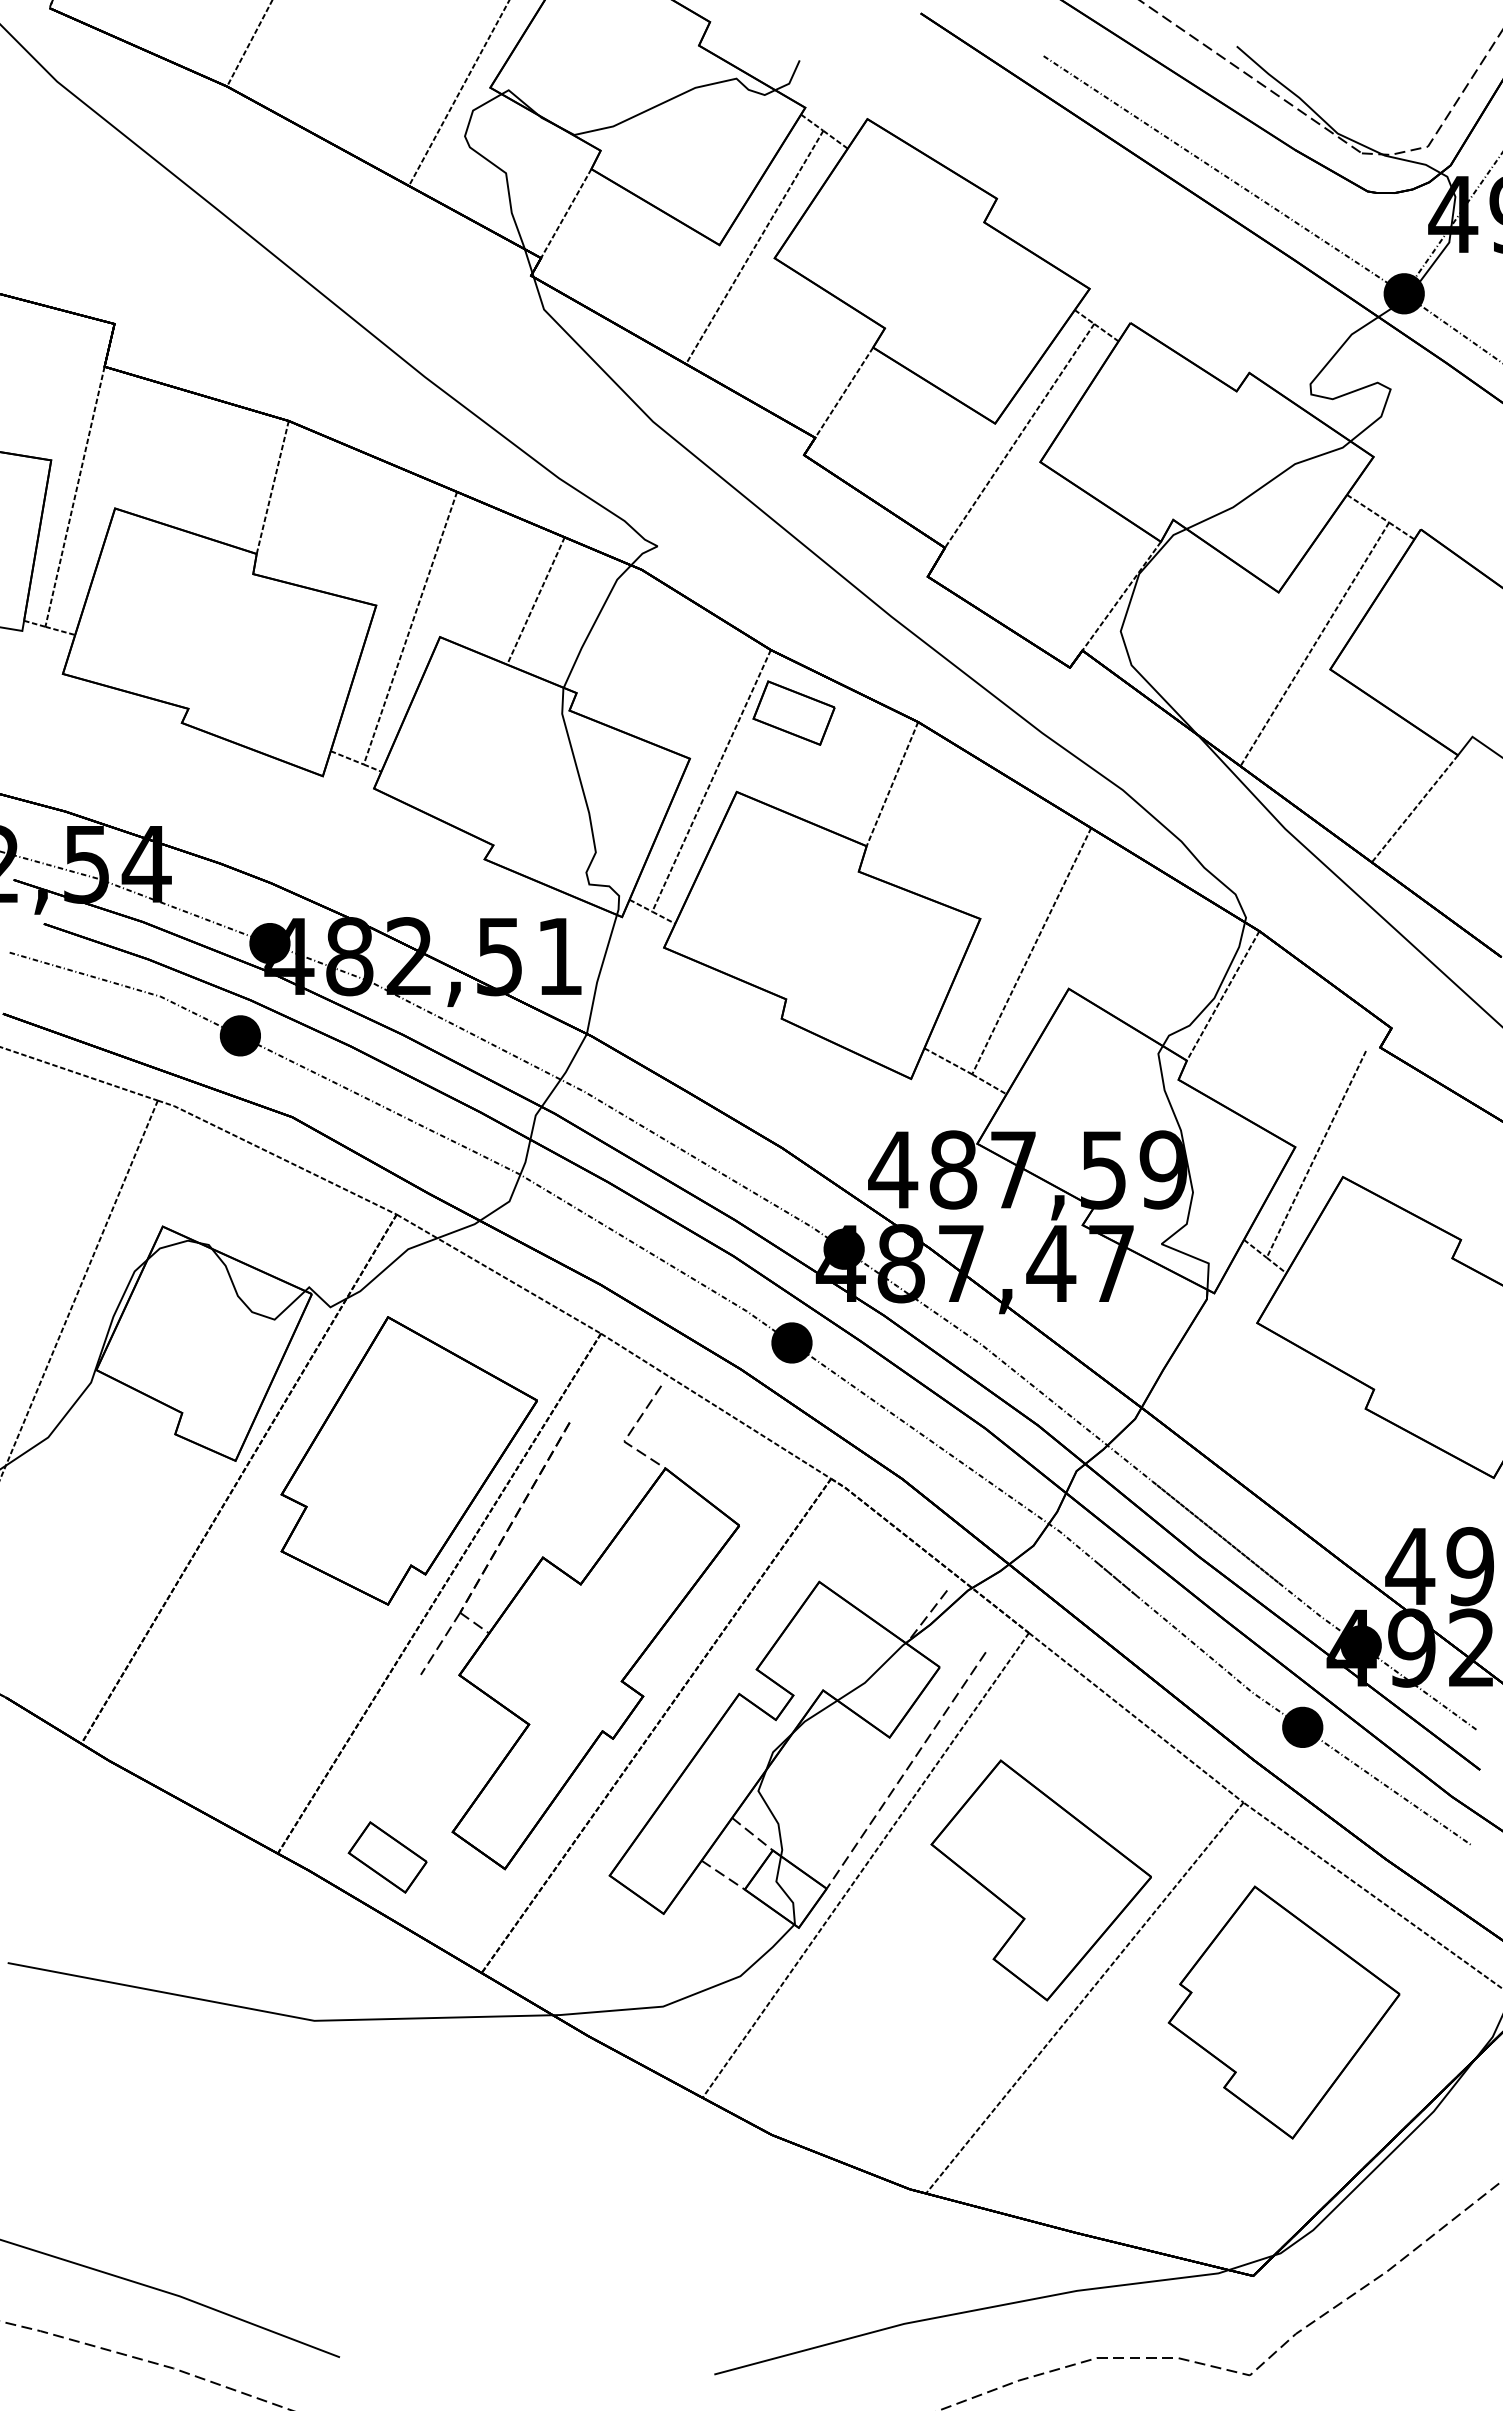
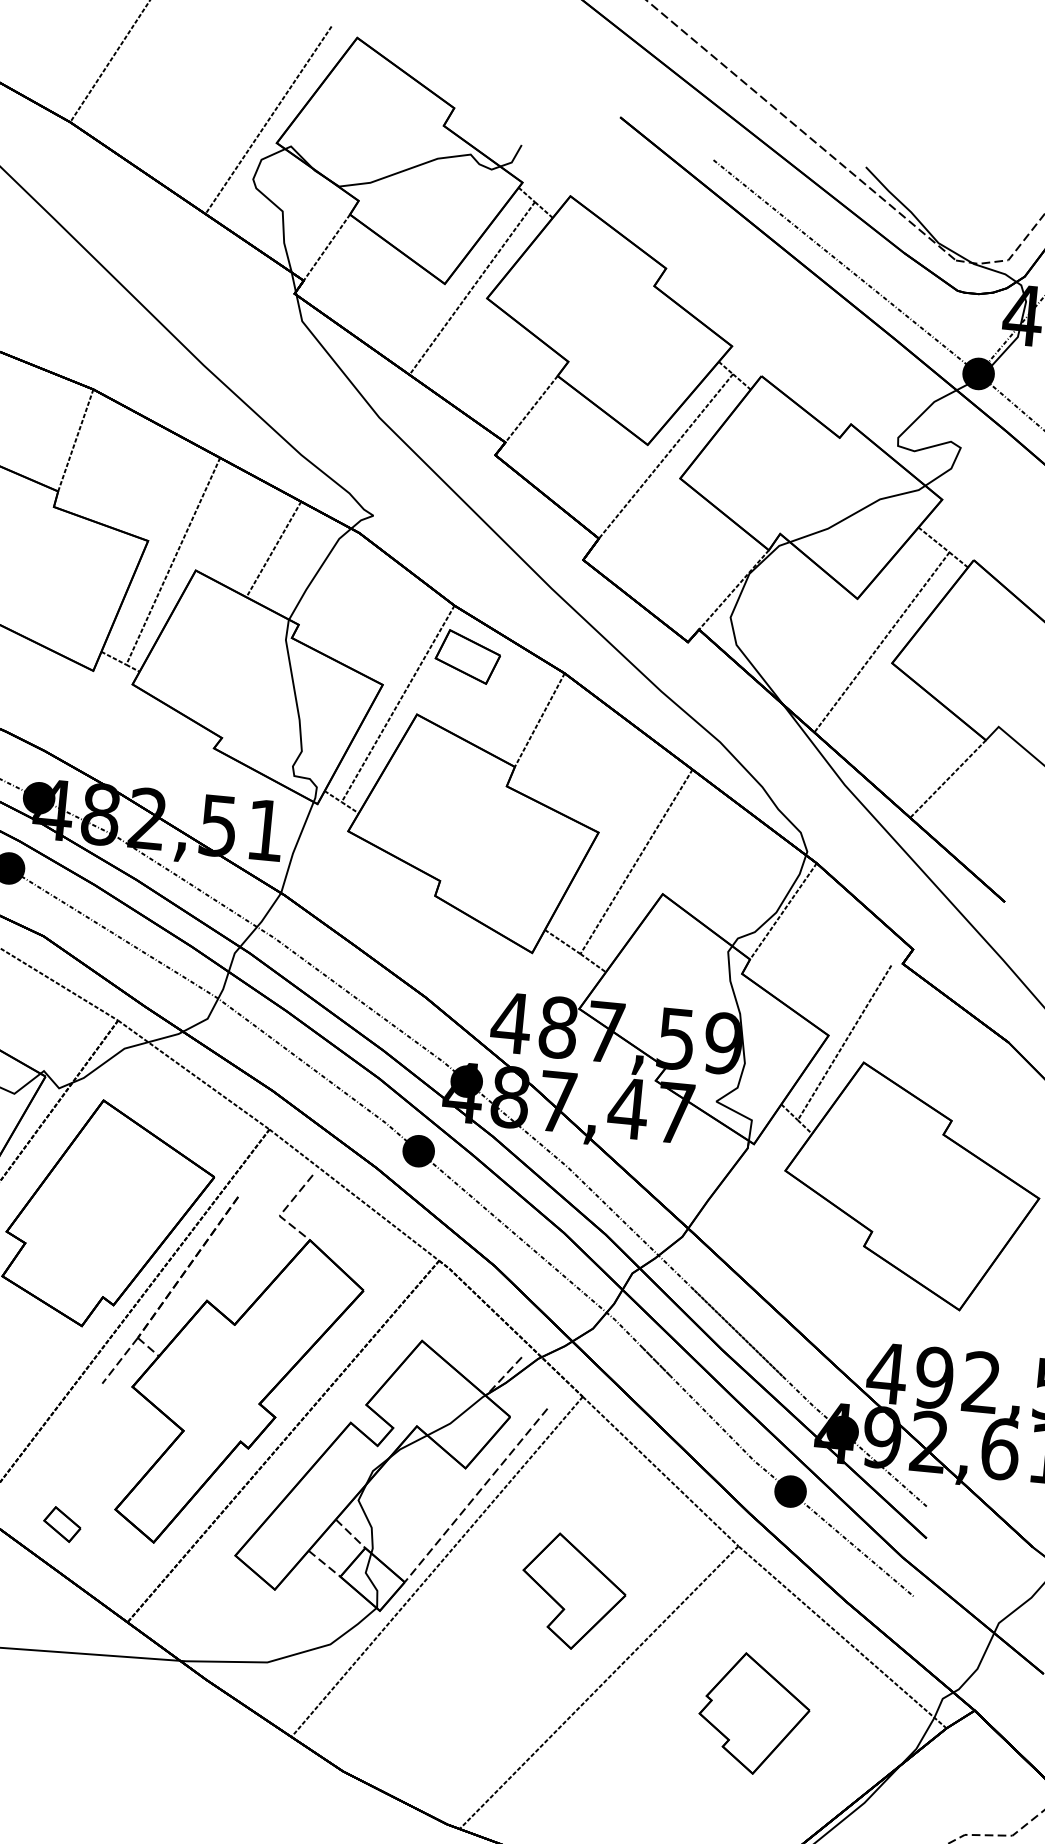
part: (387, 1857) -> (62, 1524), size x0.6
part: (1040, 1880) -> (573, 1591), size x0.6
part: (1283, 2012) -> (753, 1713), size x0.6

